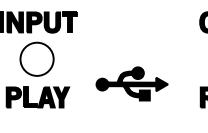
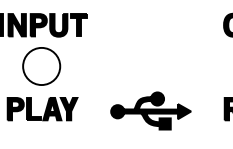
part: (131, 83) -> (150, 110), moved

